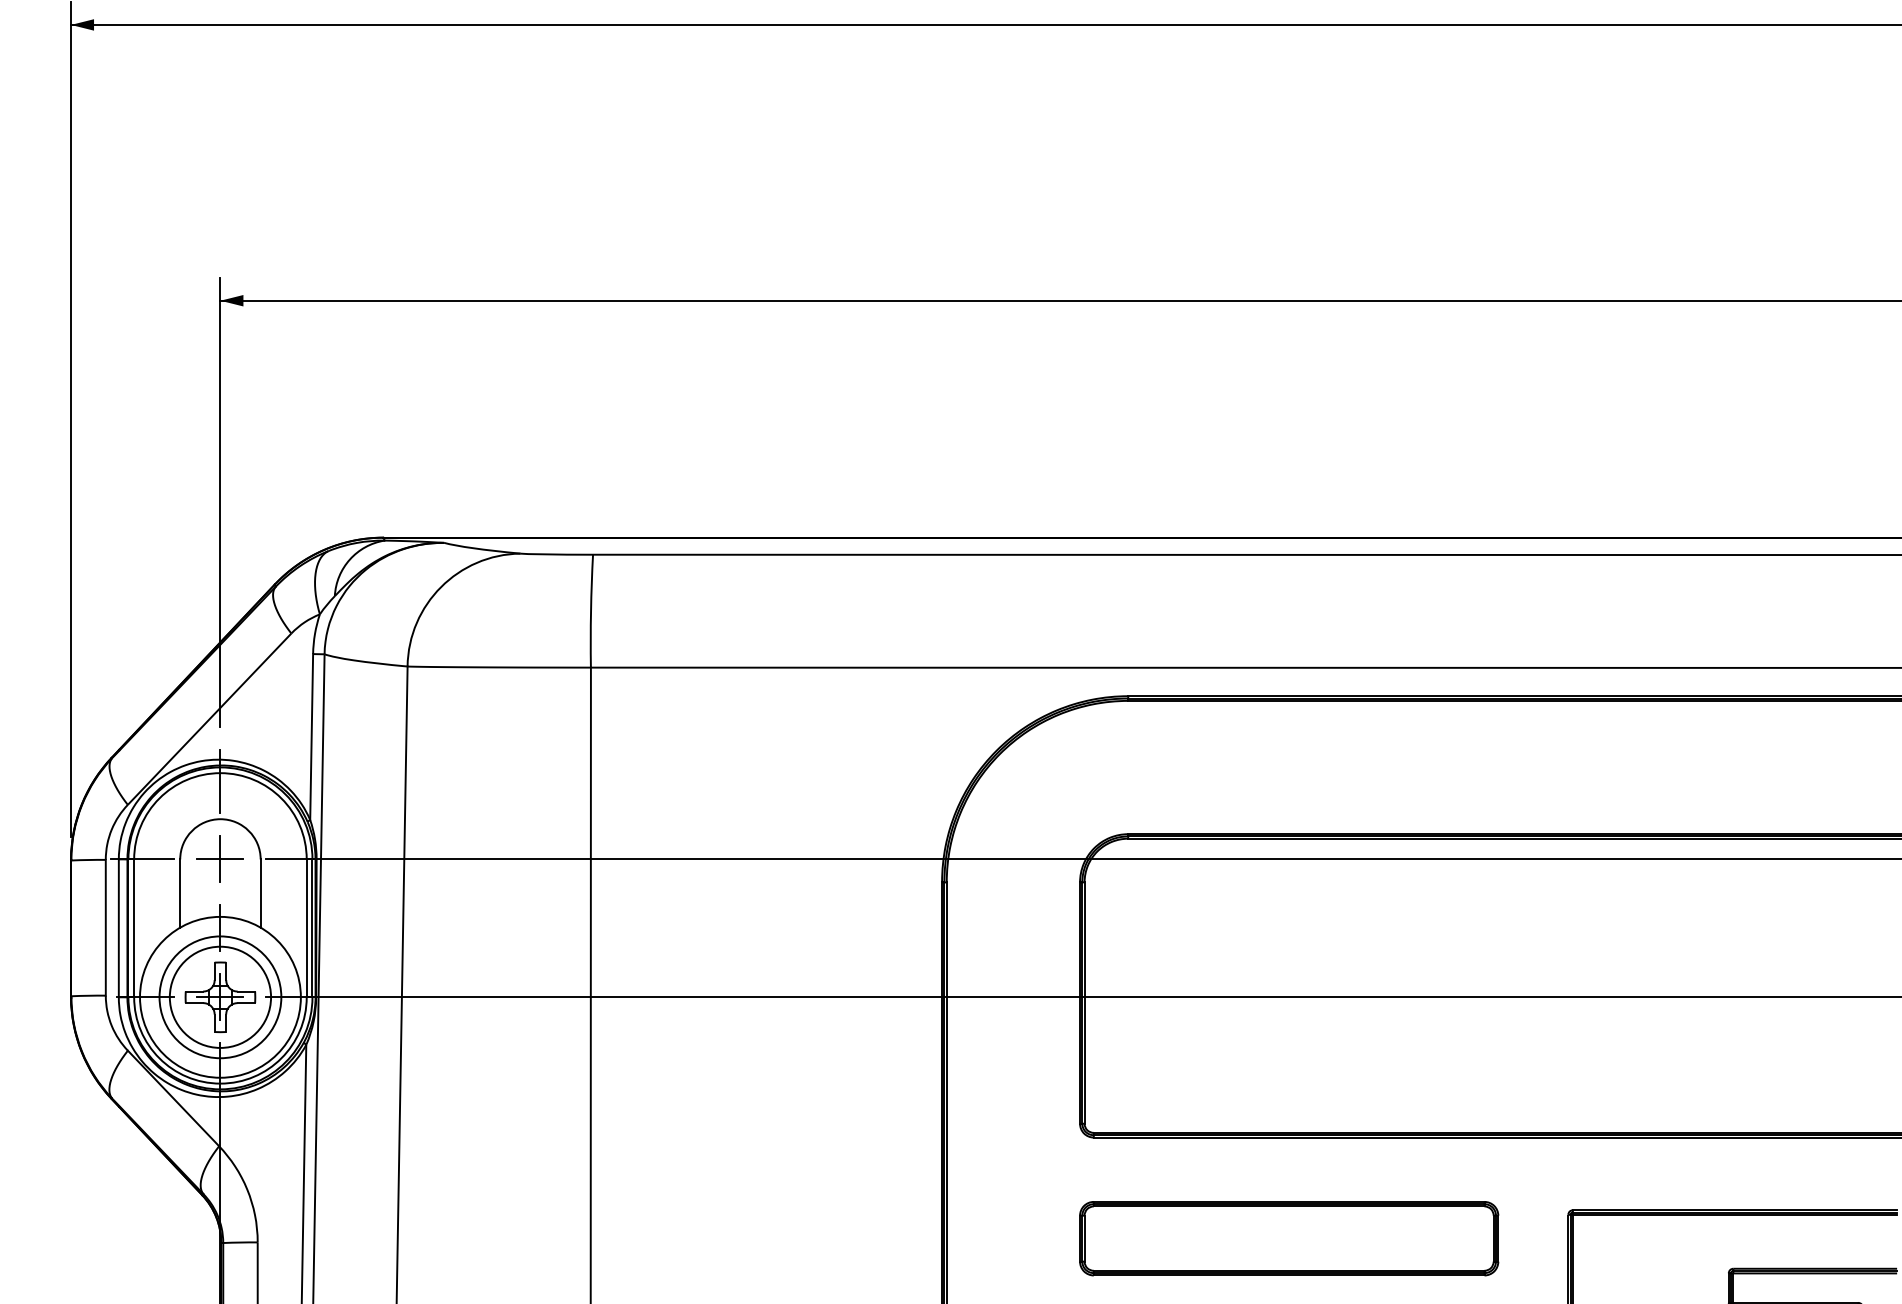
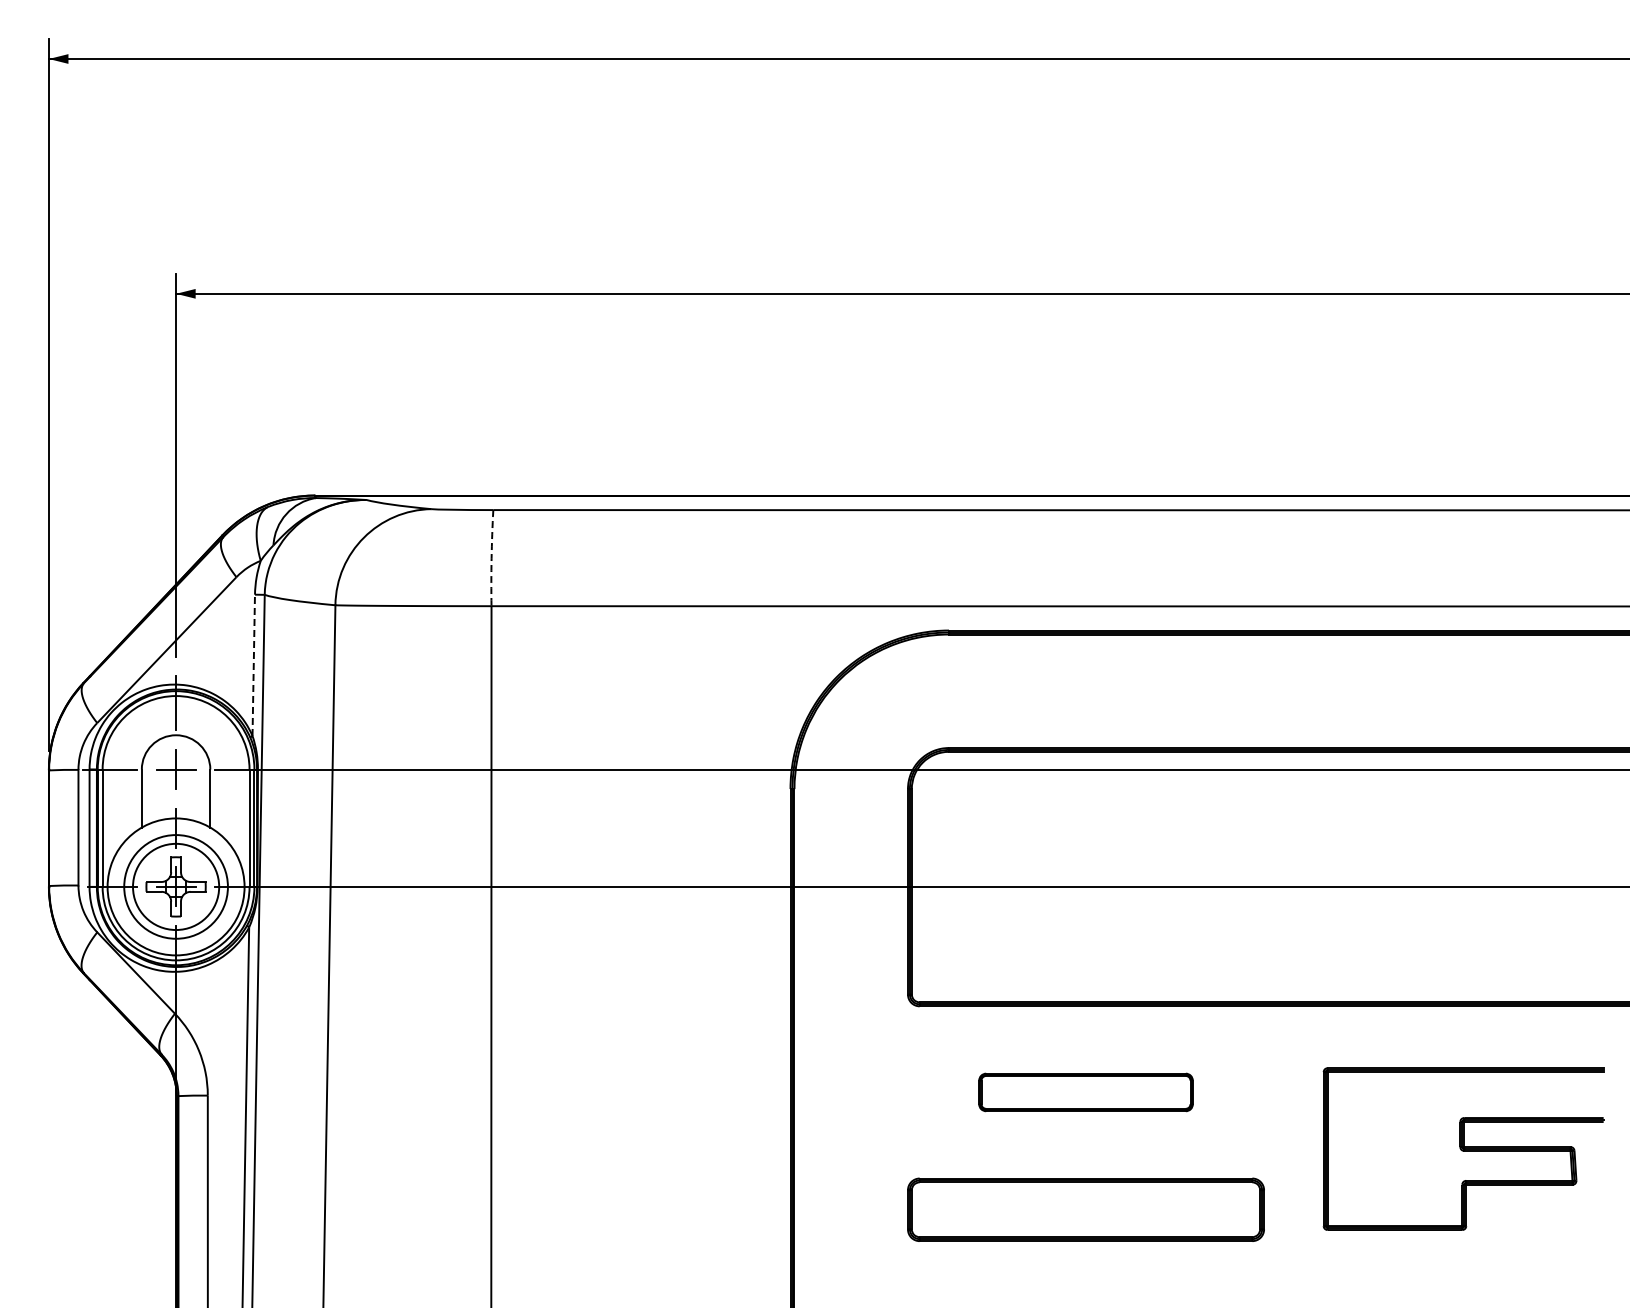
arc: (590, 611) -> (491, 558), solid -> dashed
line: (311, 737) -> (253, 665), solid -> dashed
part: (1288, 1238) -> (1085, 1092), size x0.6

